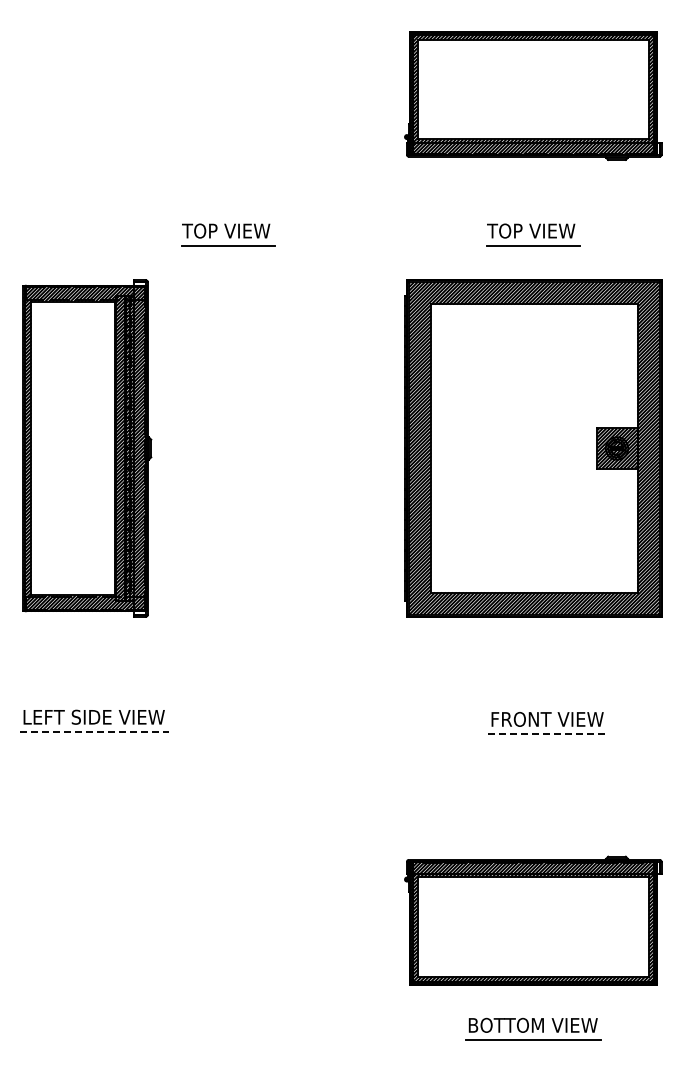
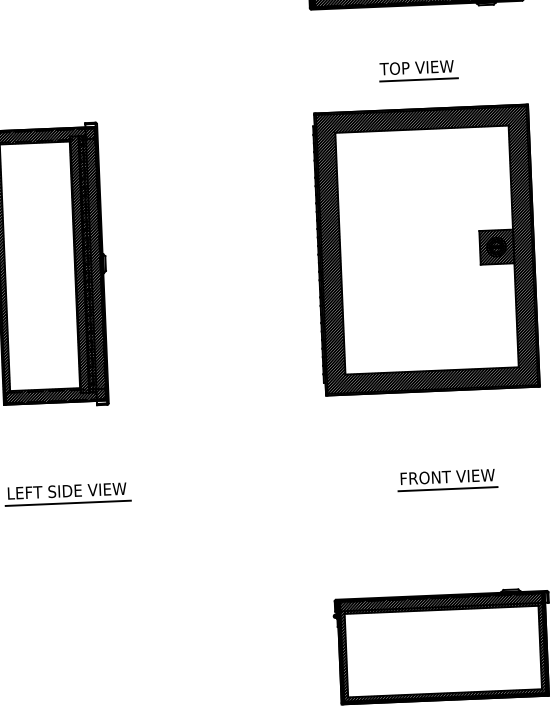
part: (228, 234) -> (162, 81), removed
line: (94, 731) -> (67, 503), dashed -> solid
line: (547, 733) -> (448, 488), dashed -> solid

